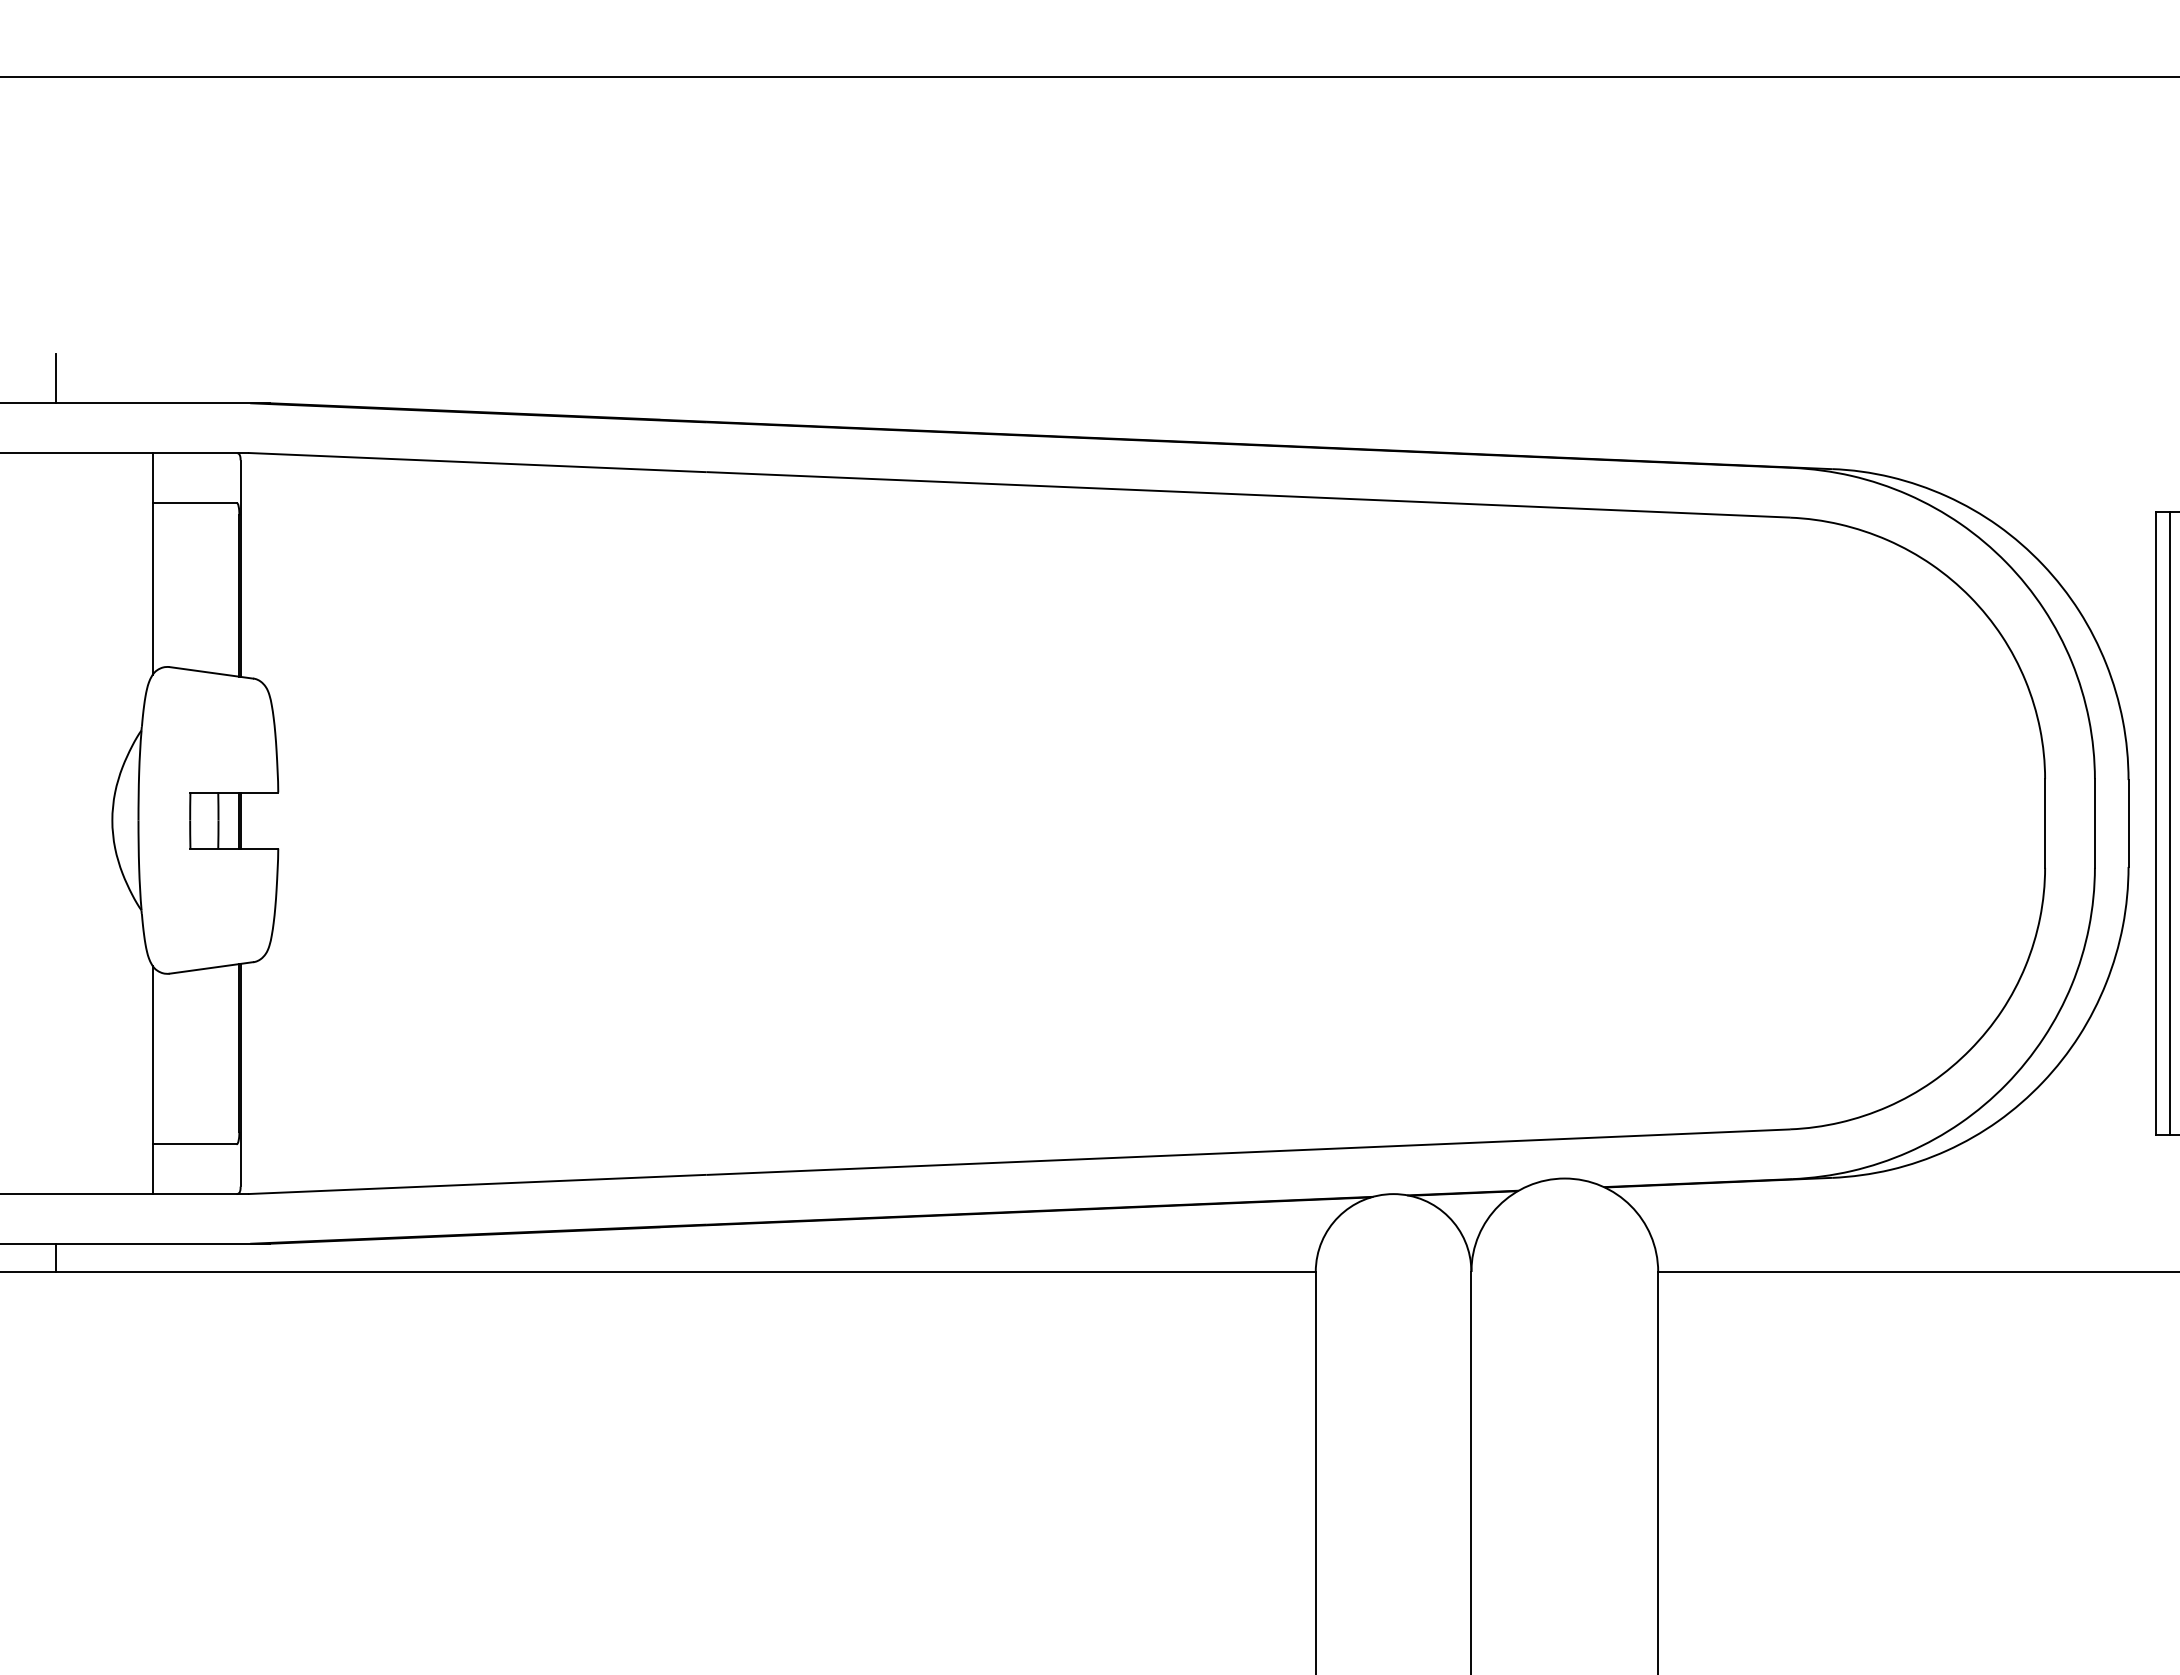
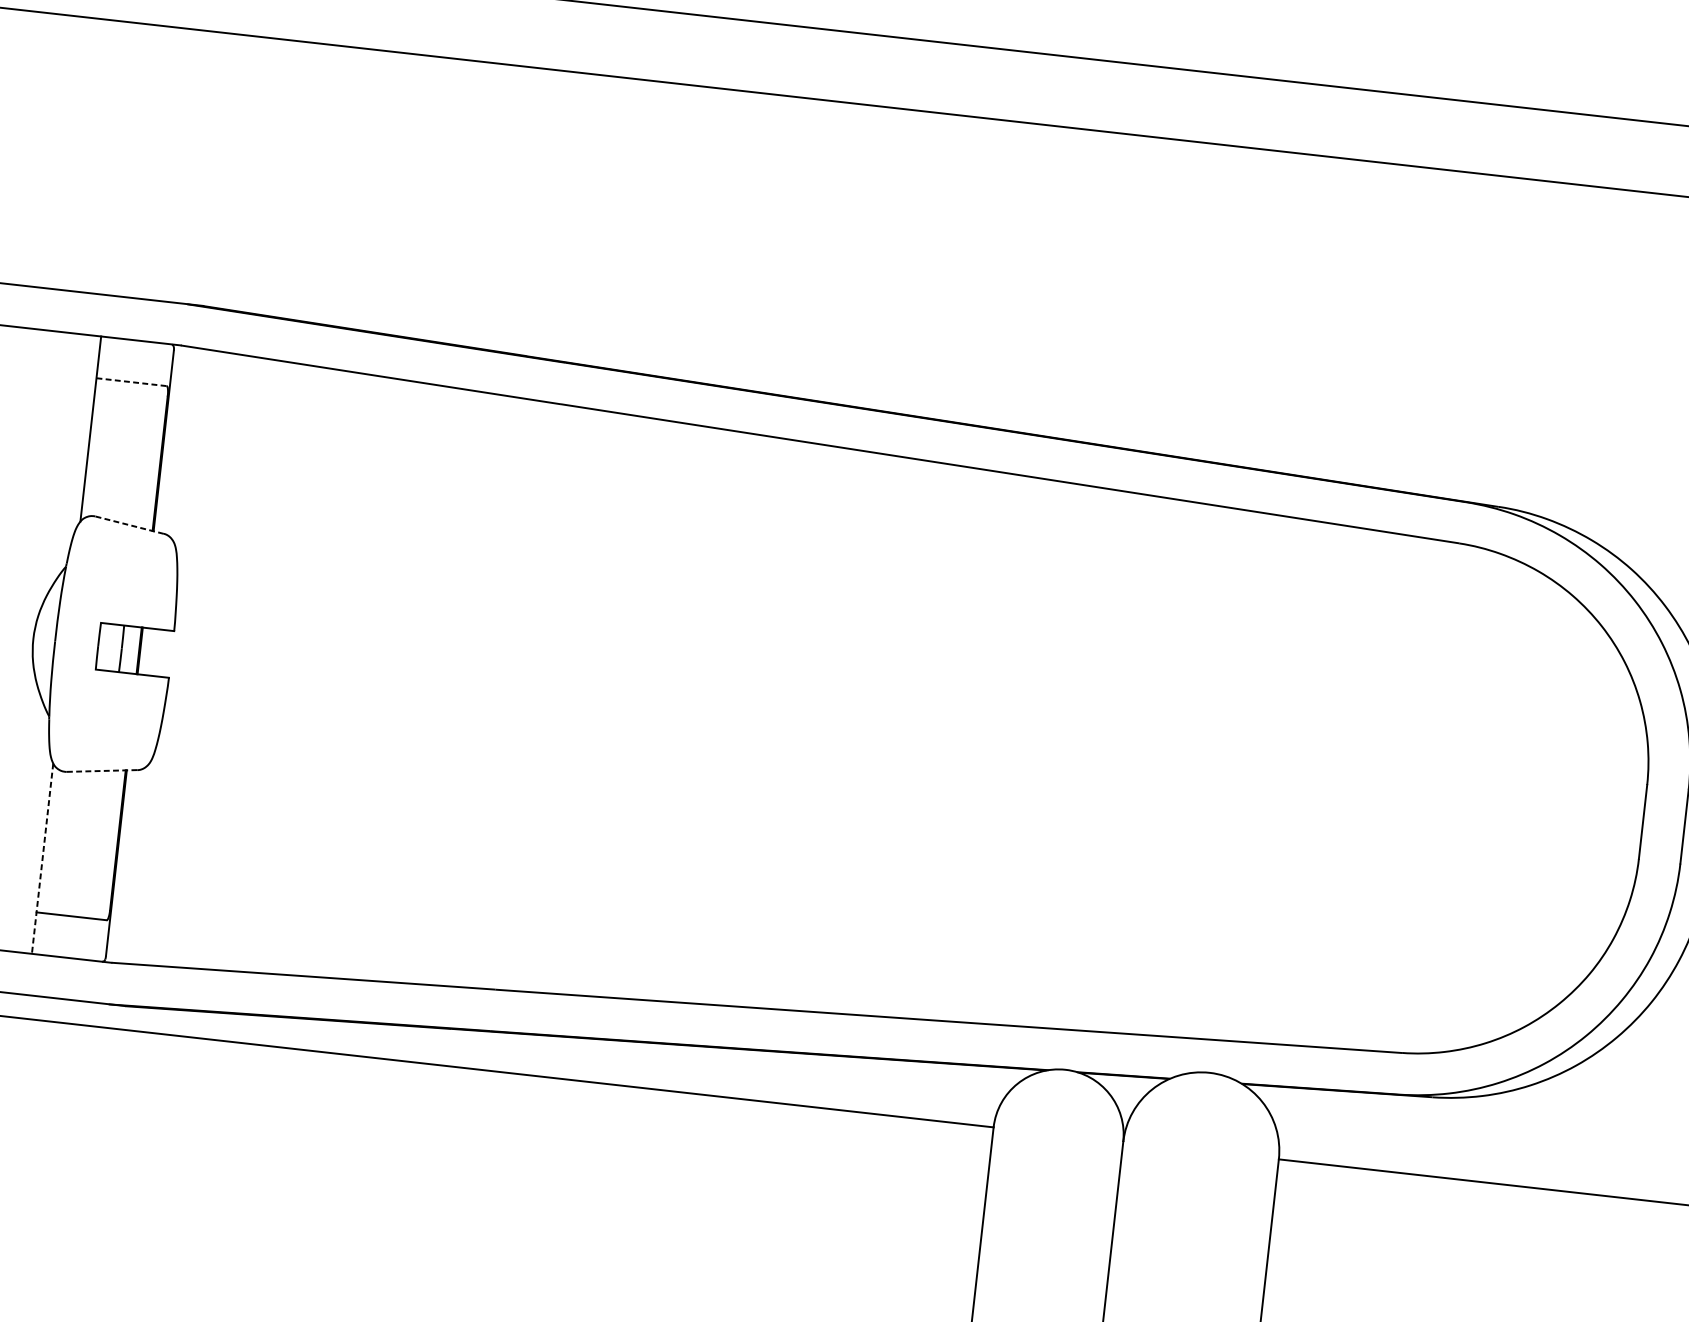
line: (56, 378) -> (28, 265), removed
line: (195, 503) -> (132, 382), solid -> dashed
line: (210, 672) -> (128, 524), solid -> dashed
line: (210, 968) -> (101, 771), solid -> dashed
line: (152, 1080) -> (42, 859), solid -> dashed

